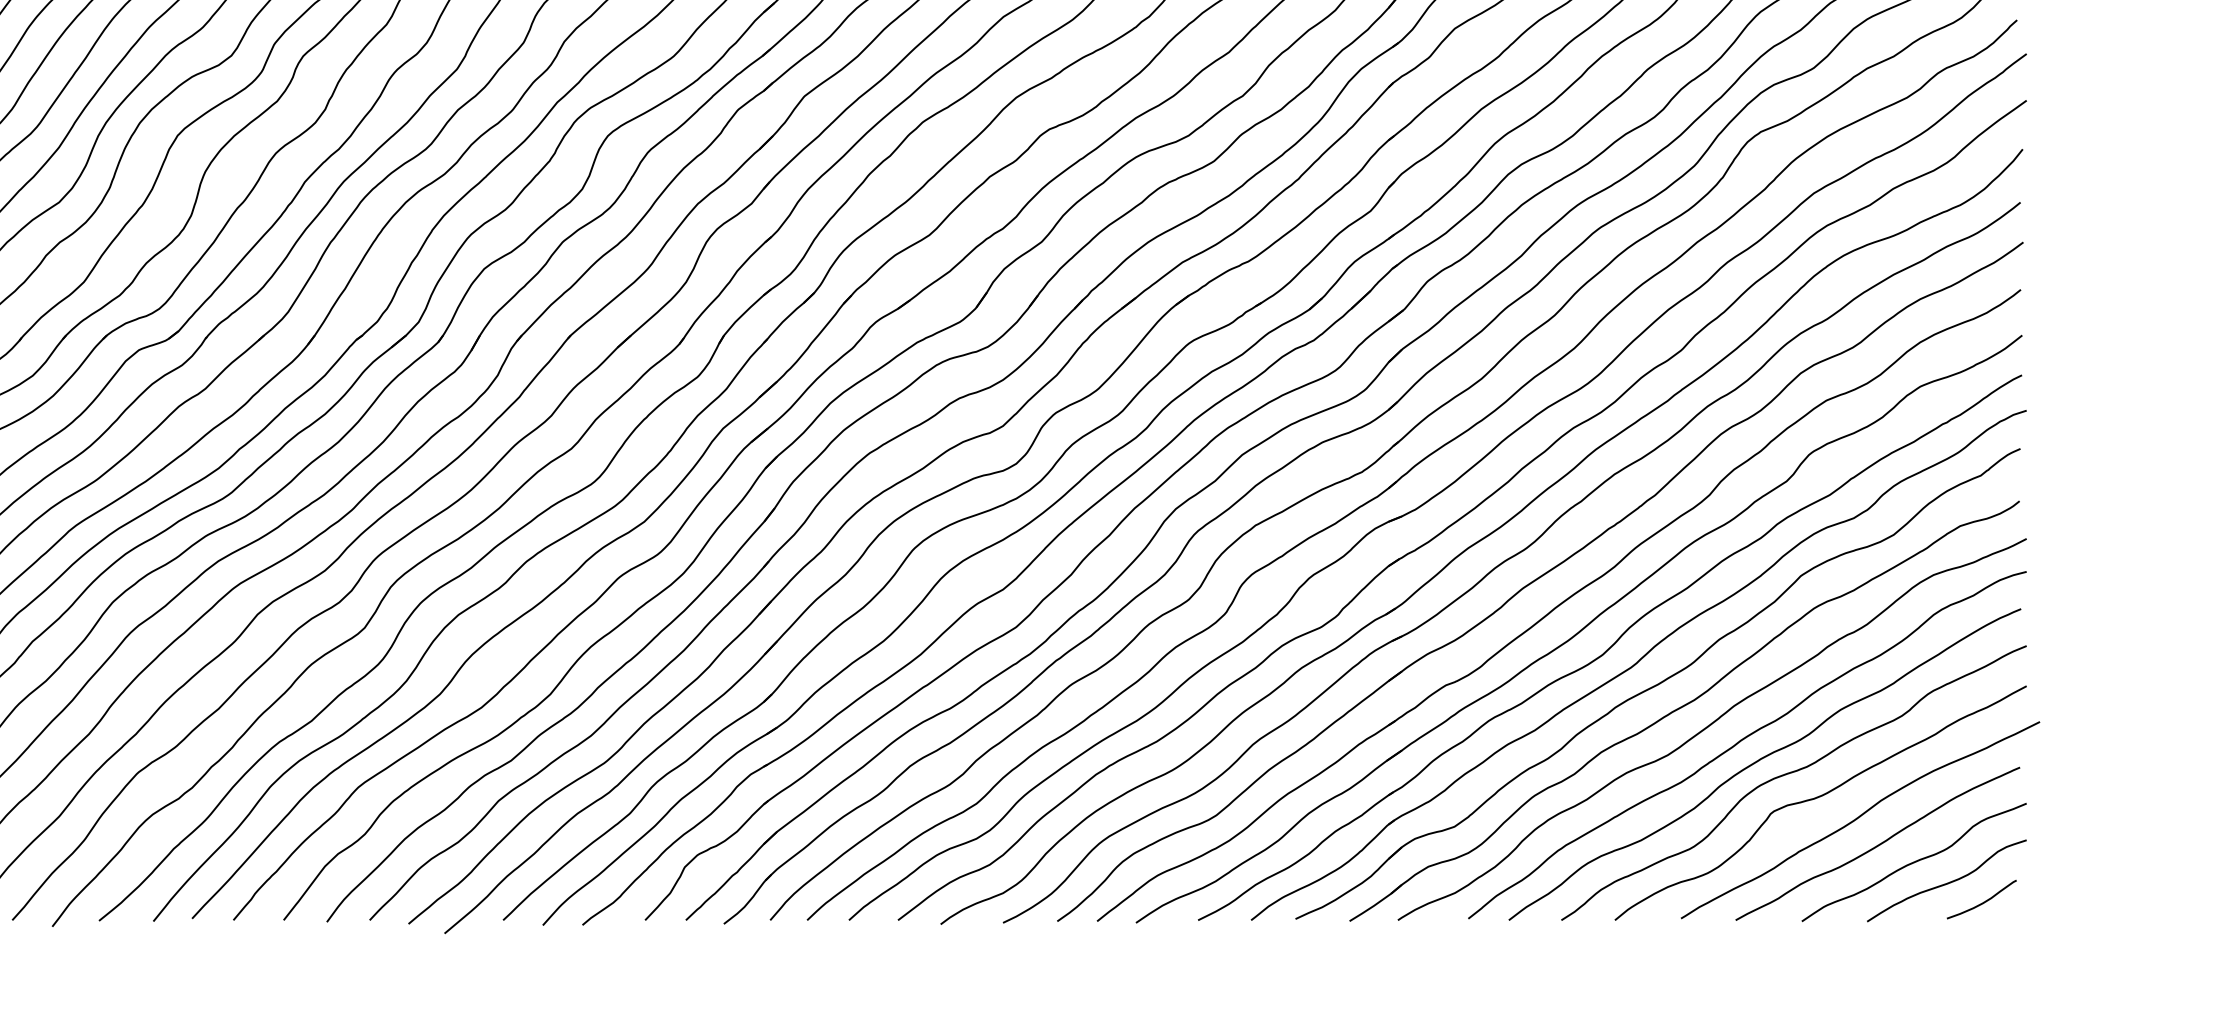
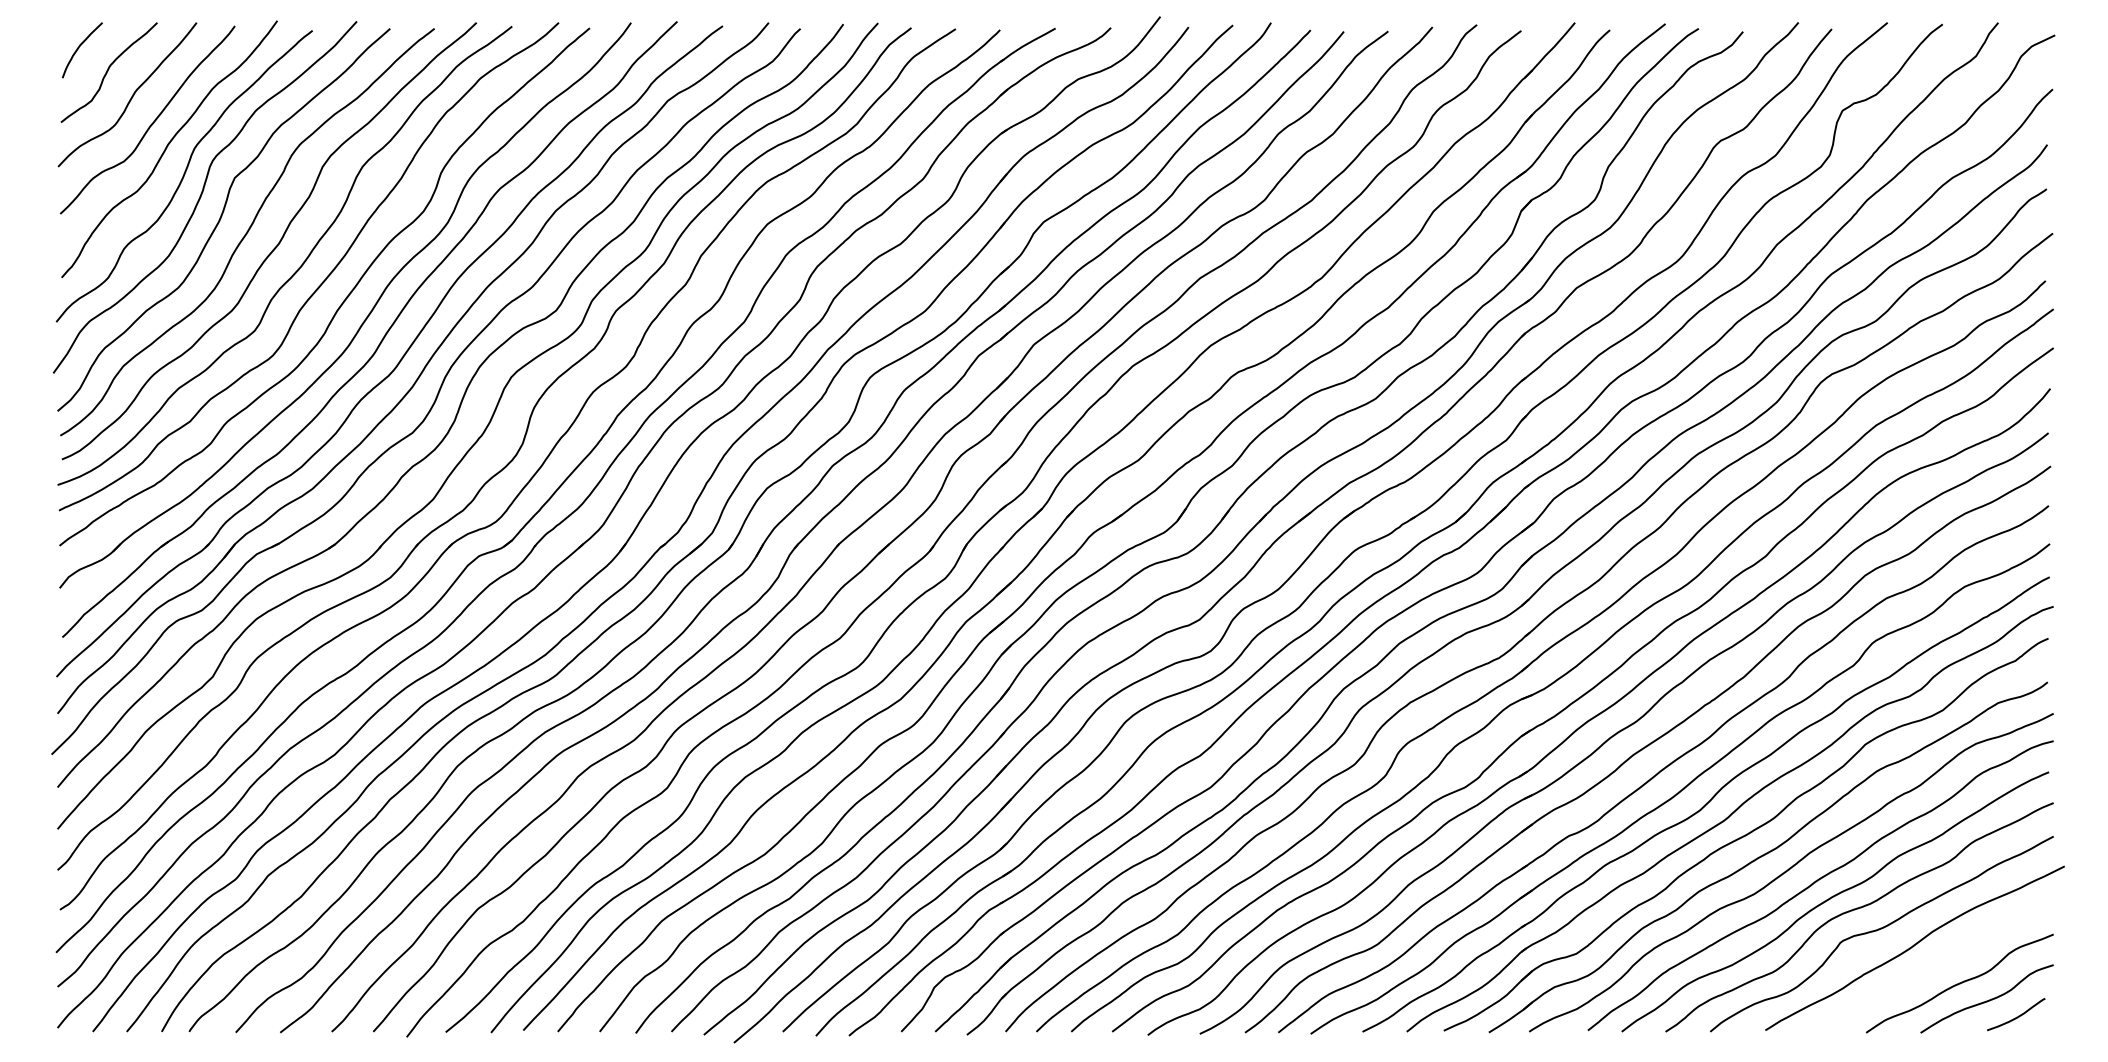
curve: (1877, 844) -> (1929, 968), removed

